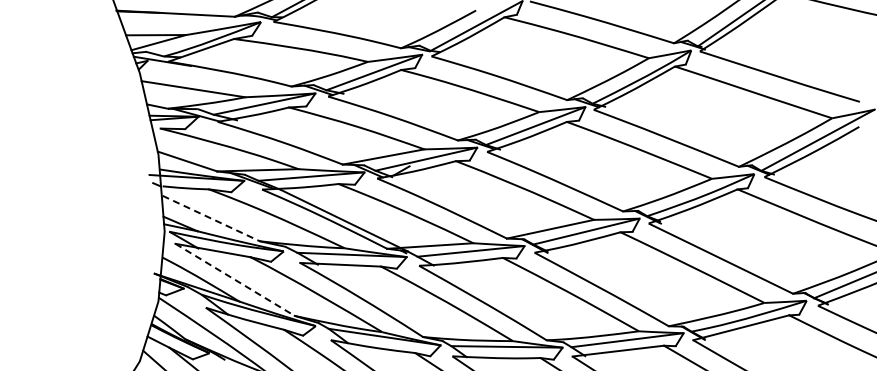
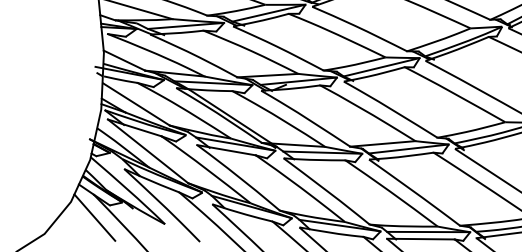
line: (211, 218) -> (136, 104), dashed -> solid
line: (235, 279) -> (148, 151), dashed -> solid

